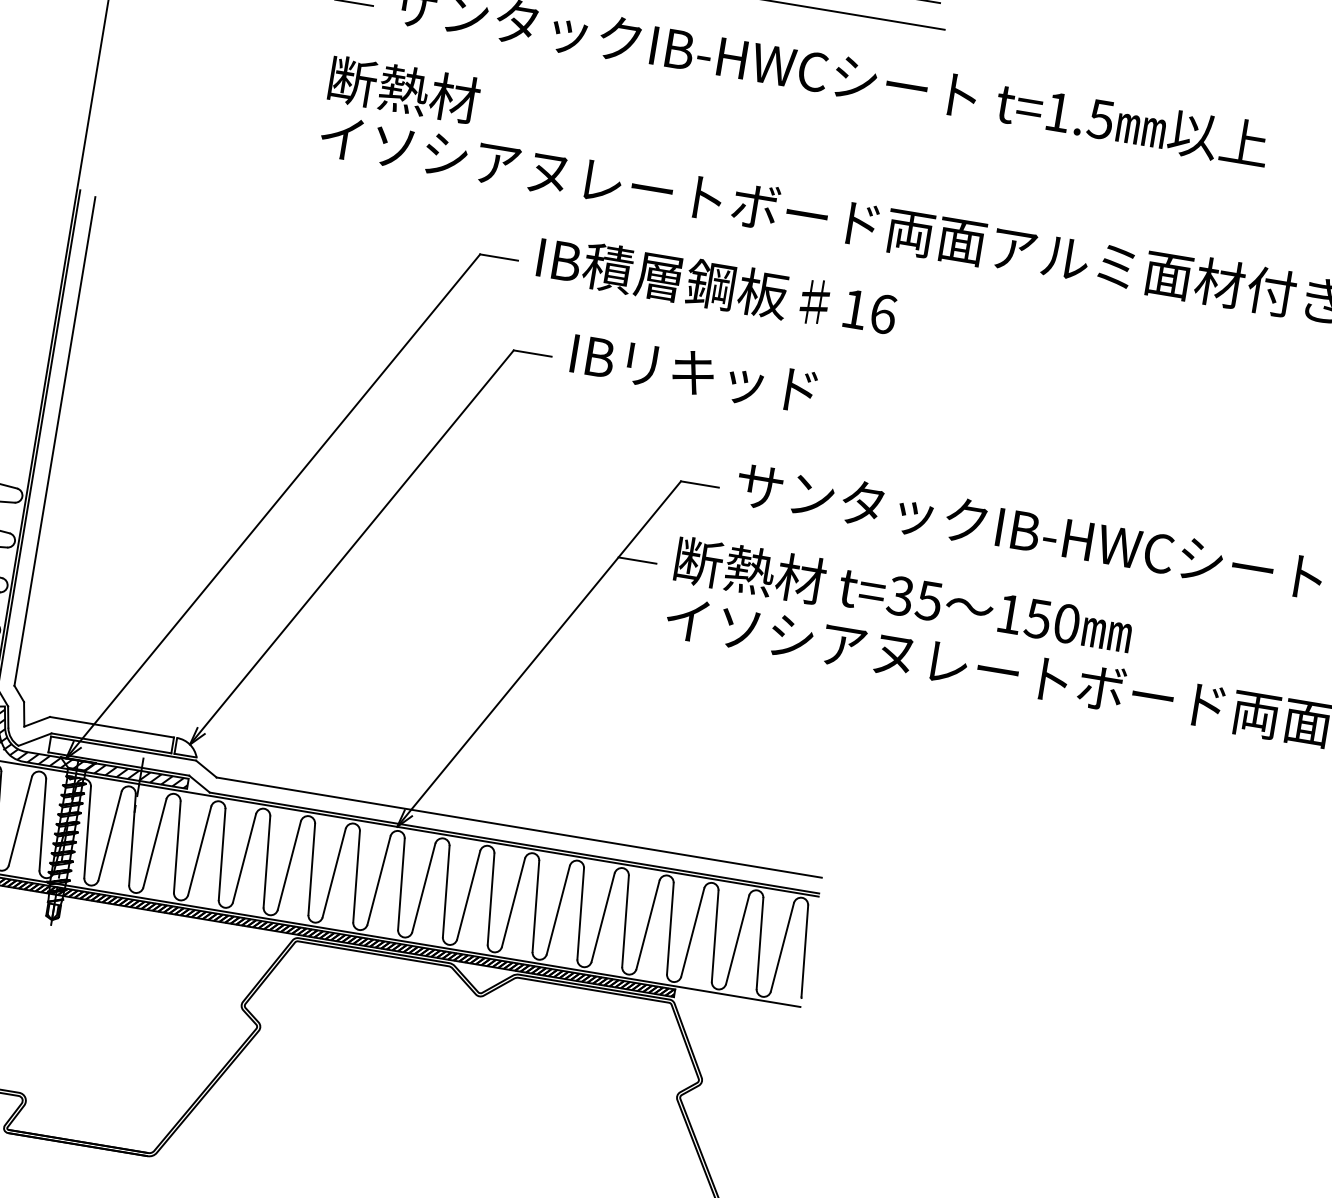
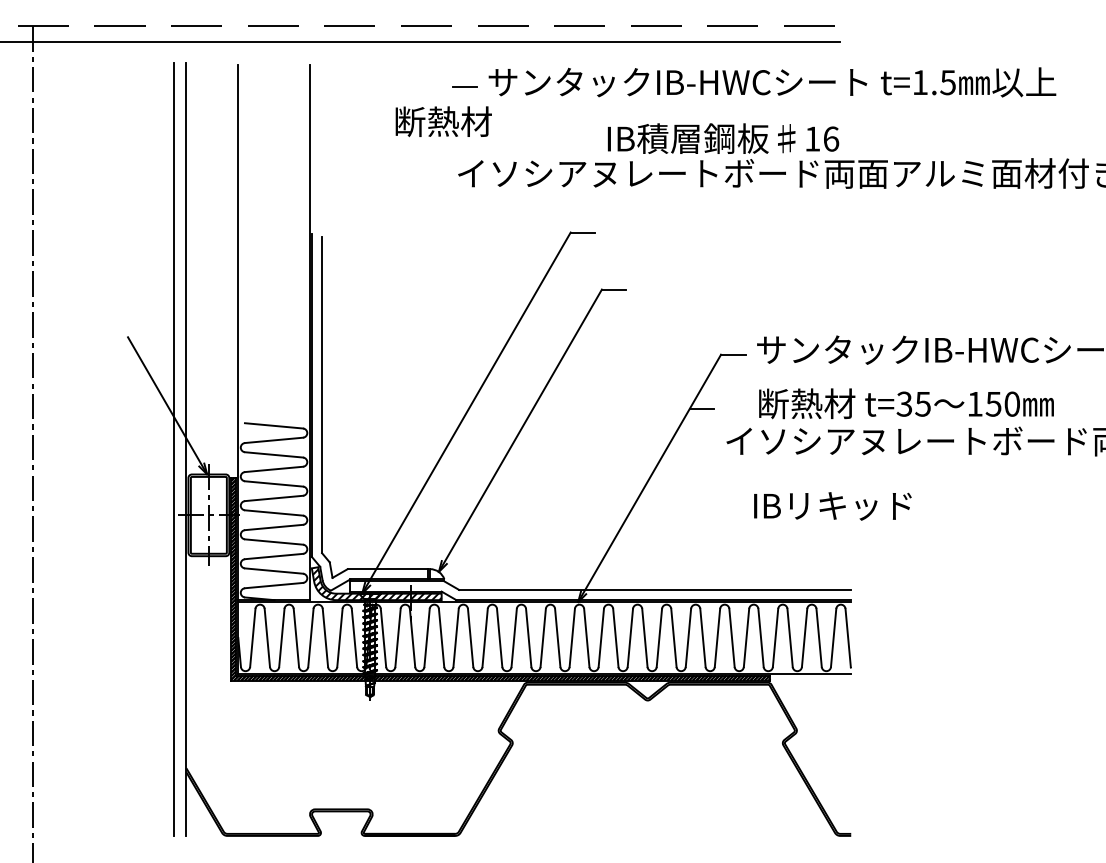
text: (404, 89) -> (443, 121), moved
text: (717, 285) -> (723, 138), moved
text: (693, 373) -> (832, 506), moved
text: (903, 595) -> (906, 403), moved

